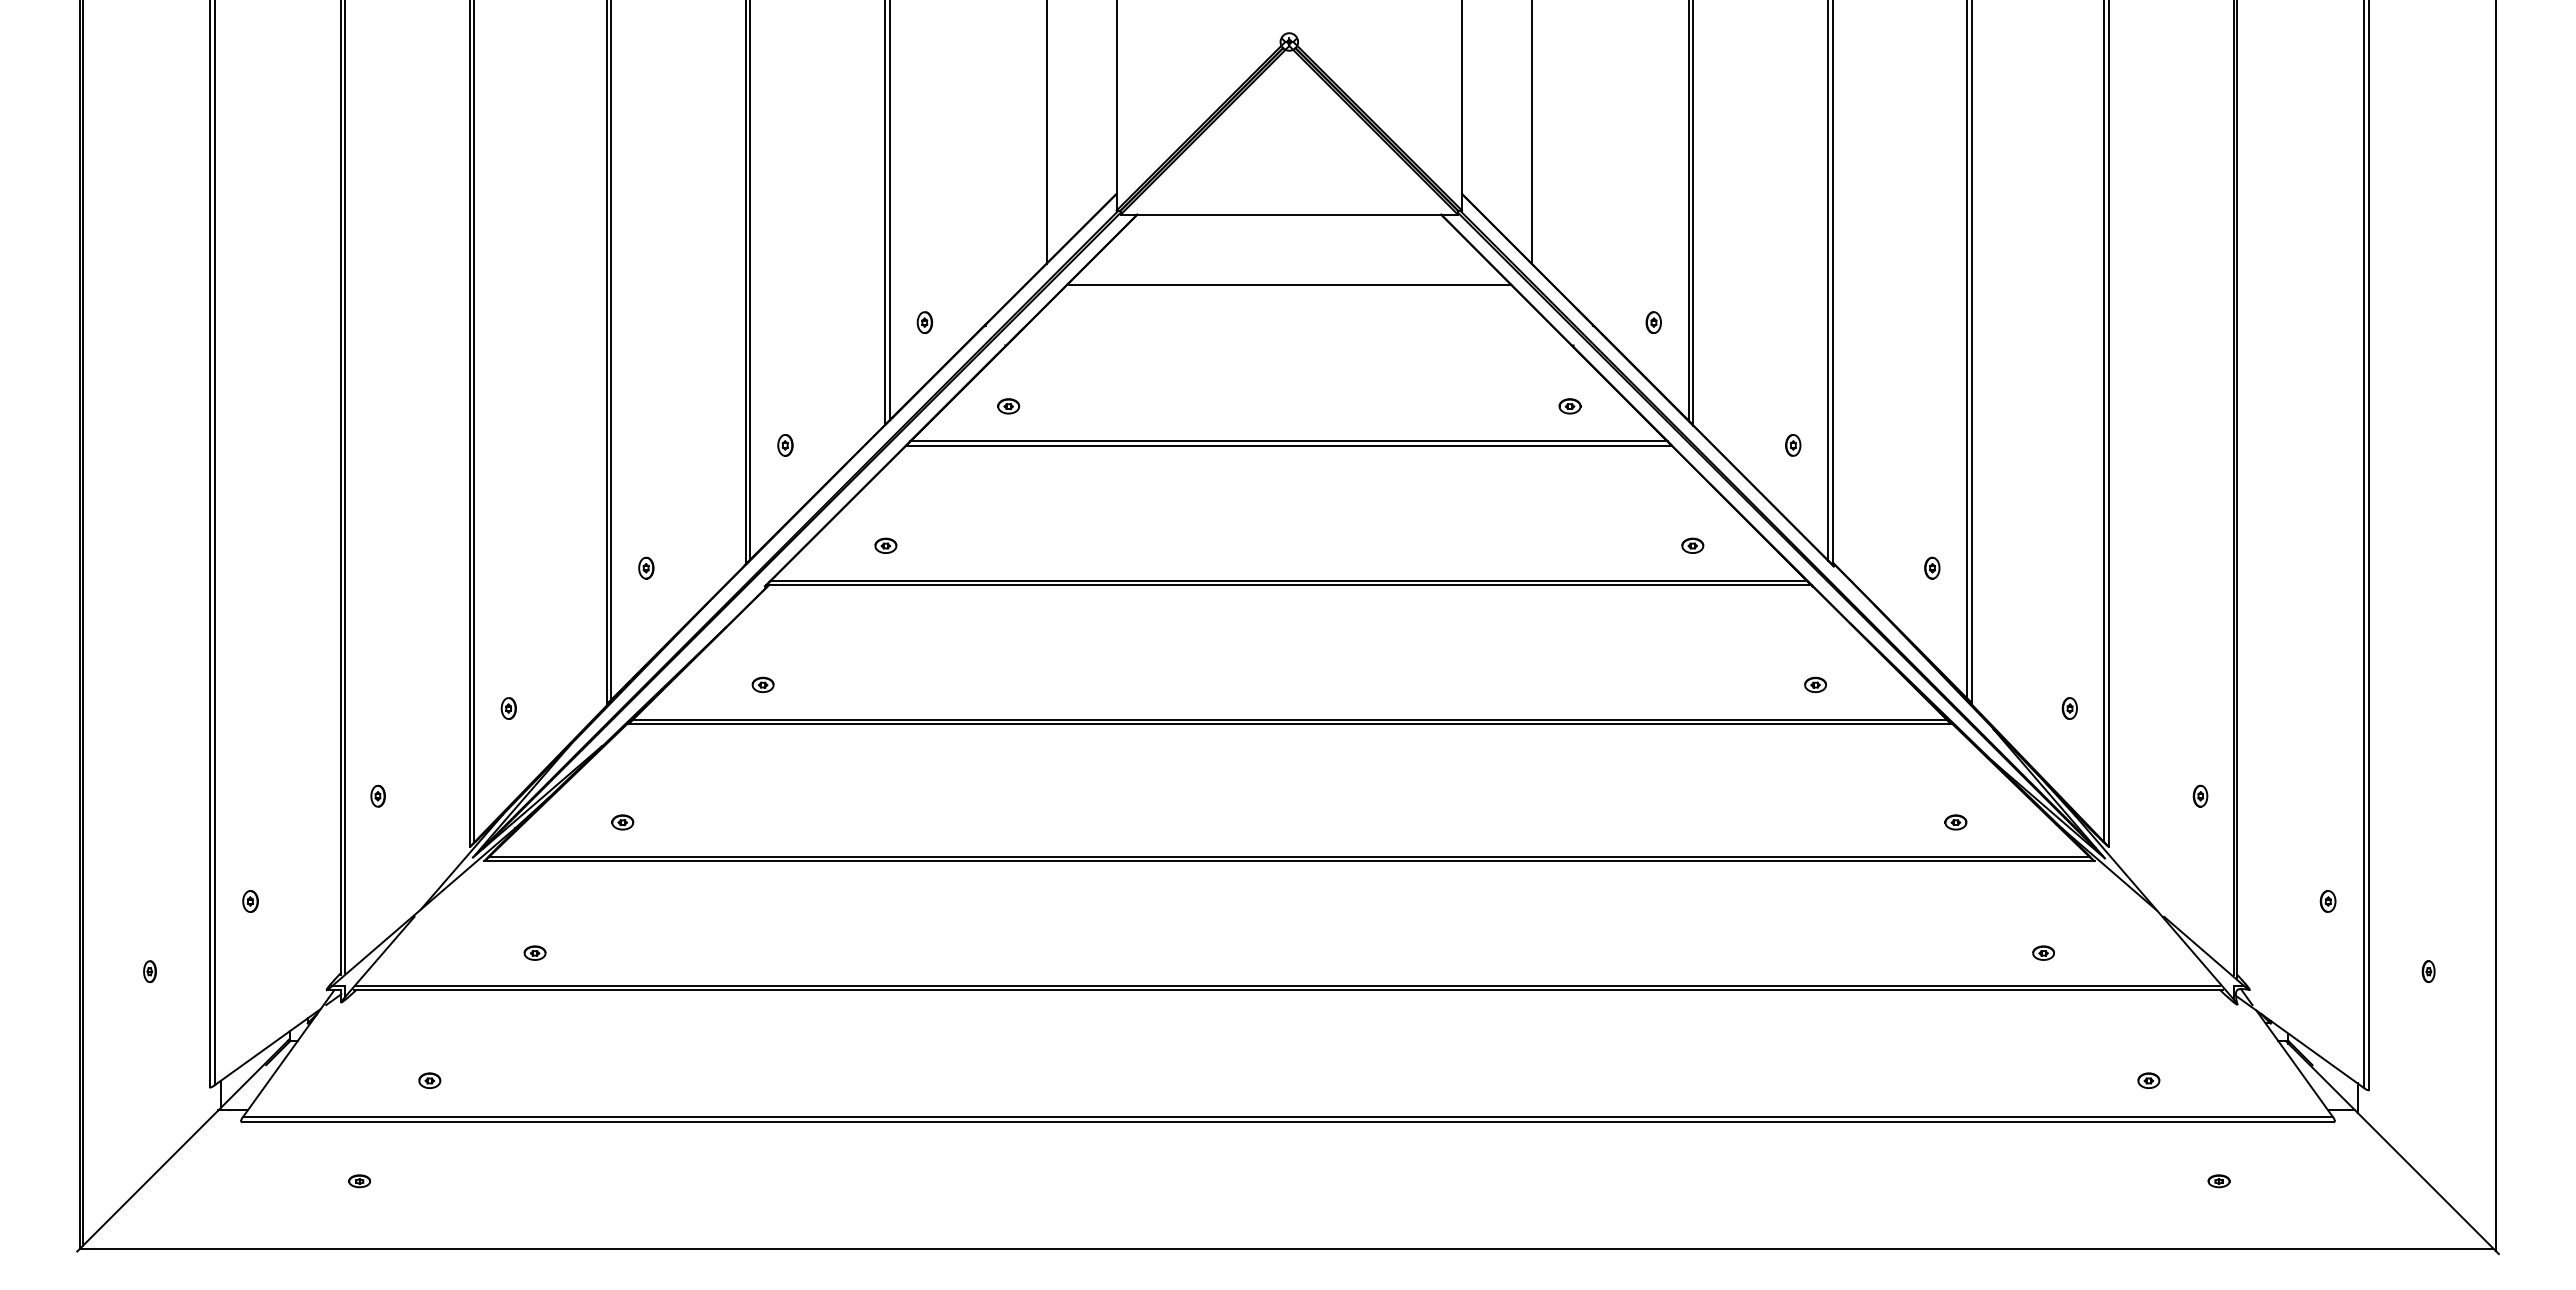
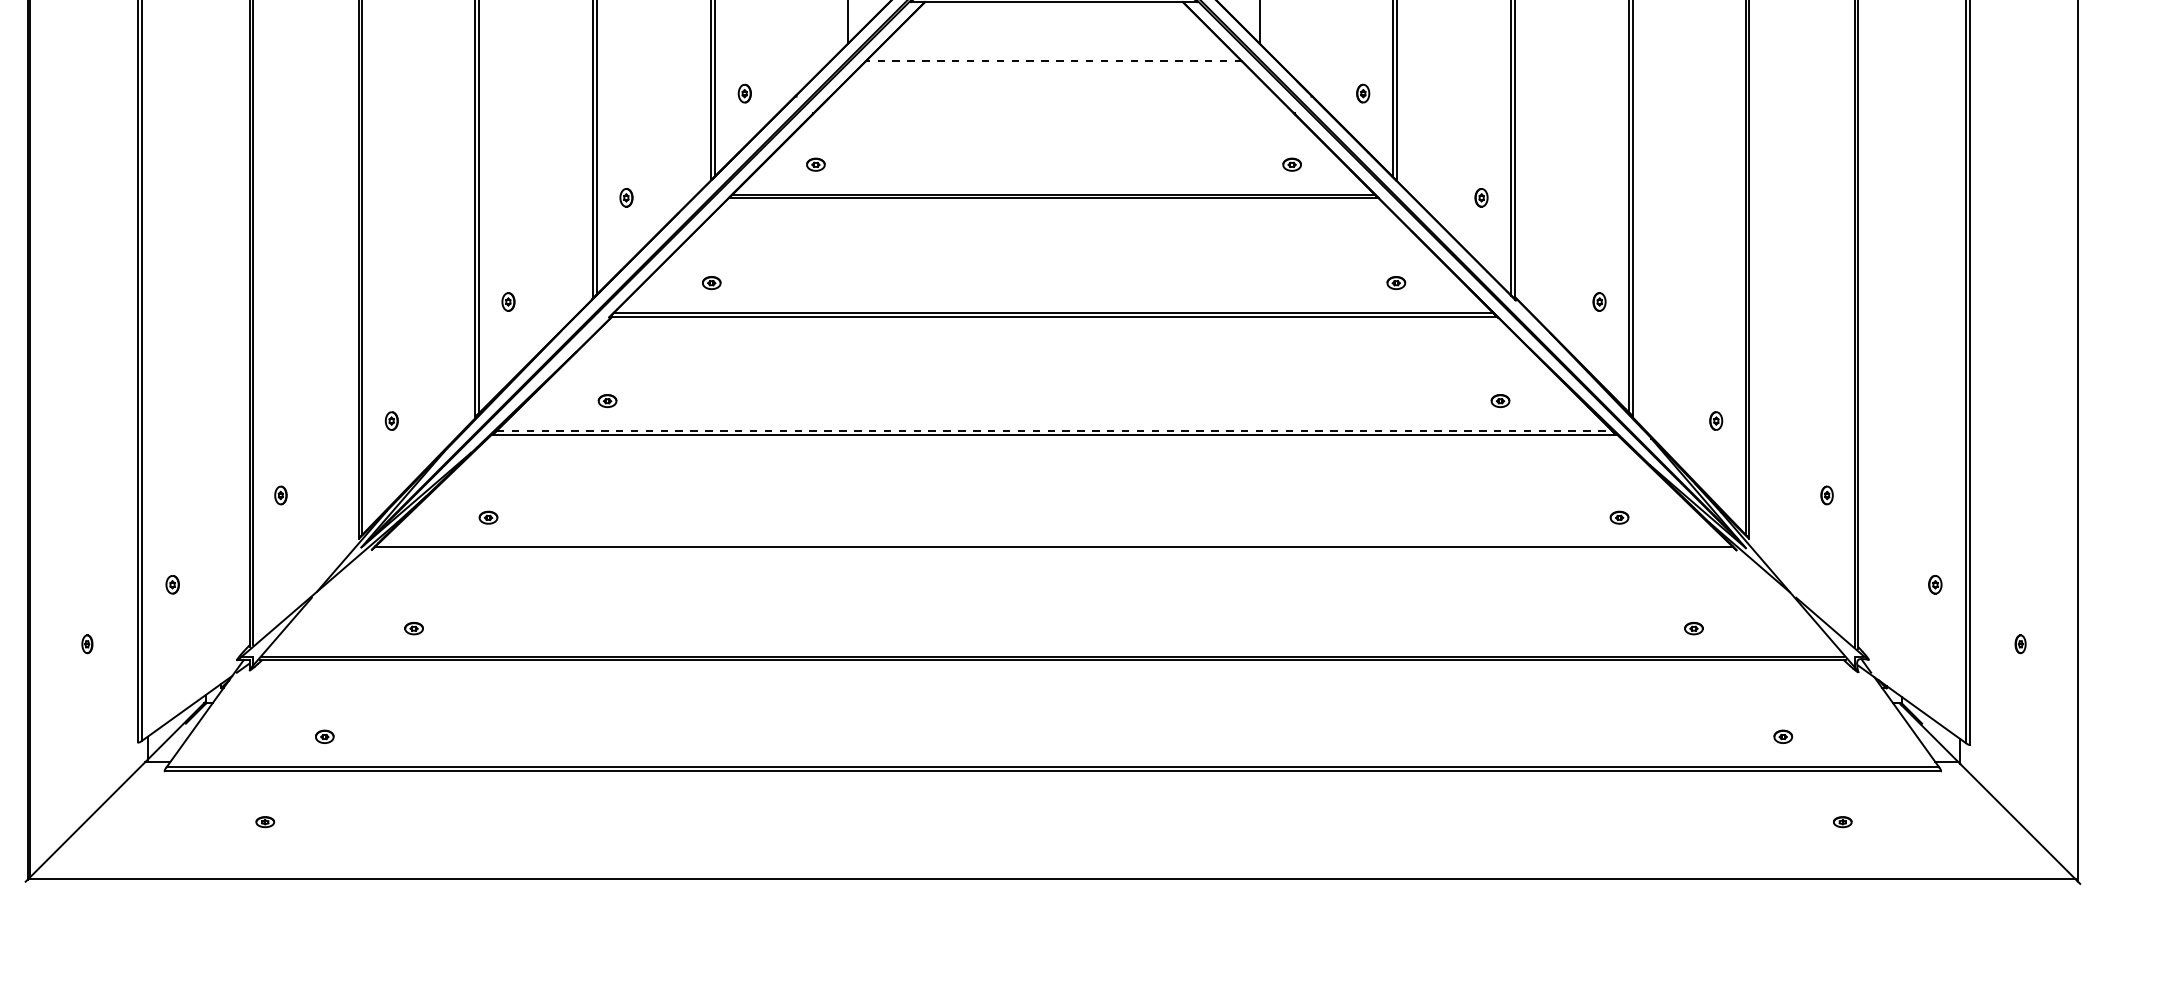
line: (1289, 284) -> (1054, 61), solid -> dashed
line: (1290, 719) -> (1054, 430), solid -> dashed
line: (1289, 861) -> (1054, 550), removed

